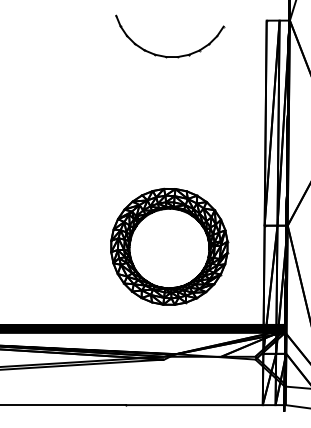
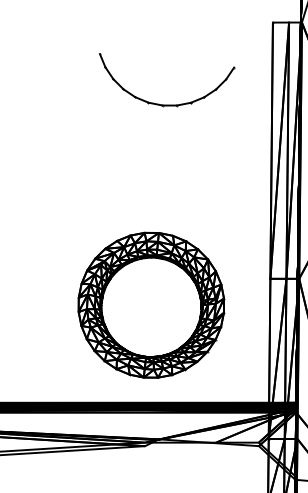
part: (165, 55) -> (161, 103), moved

